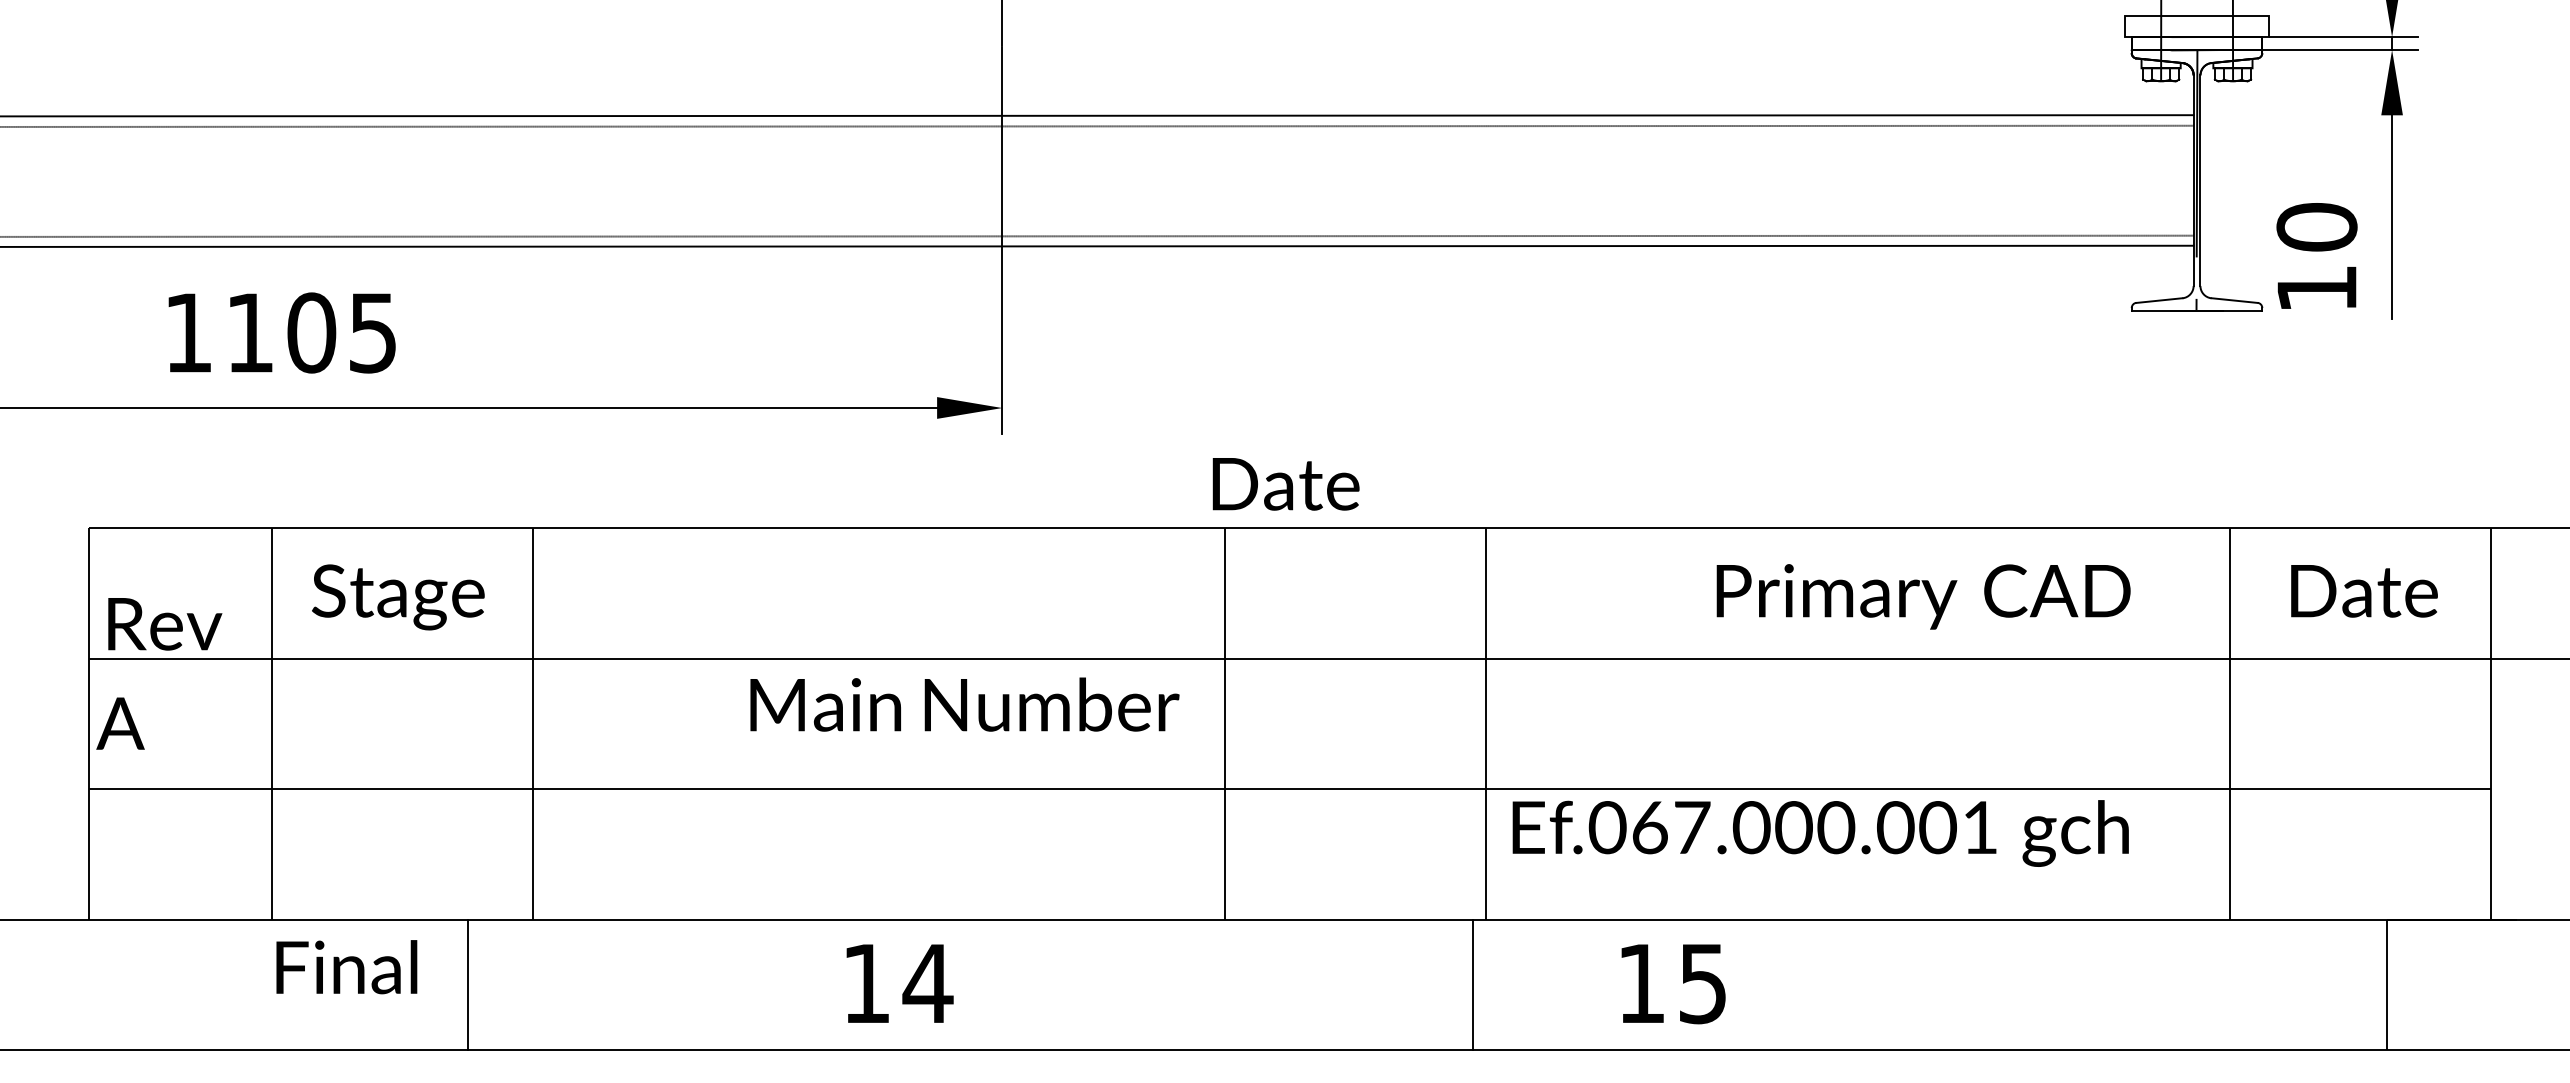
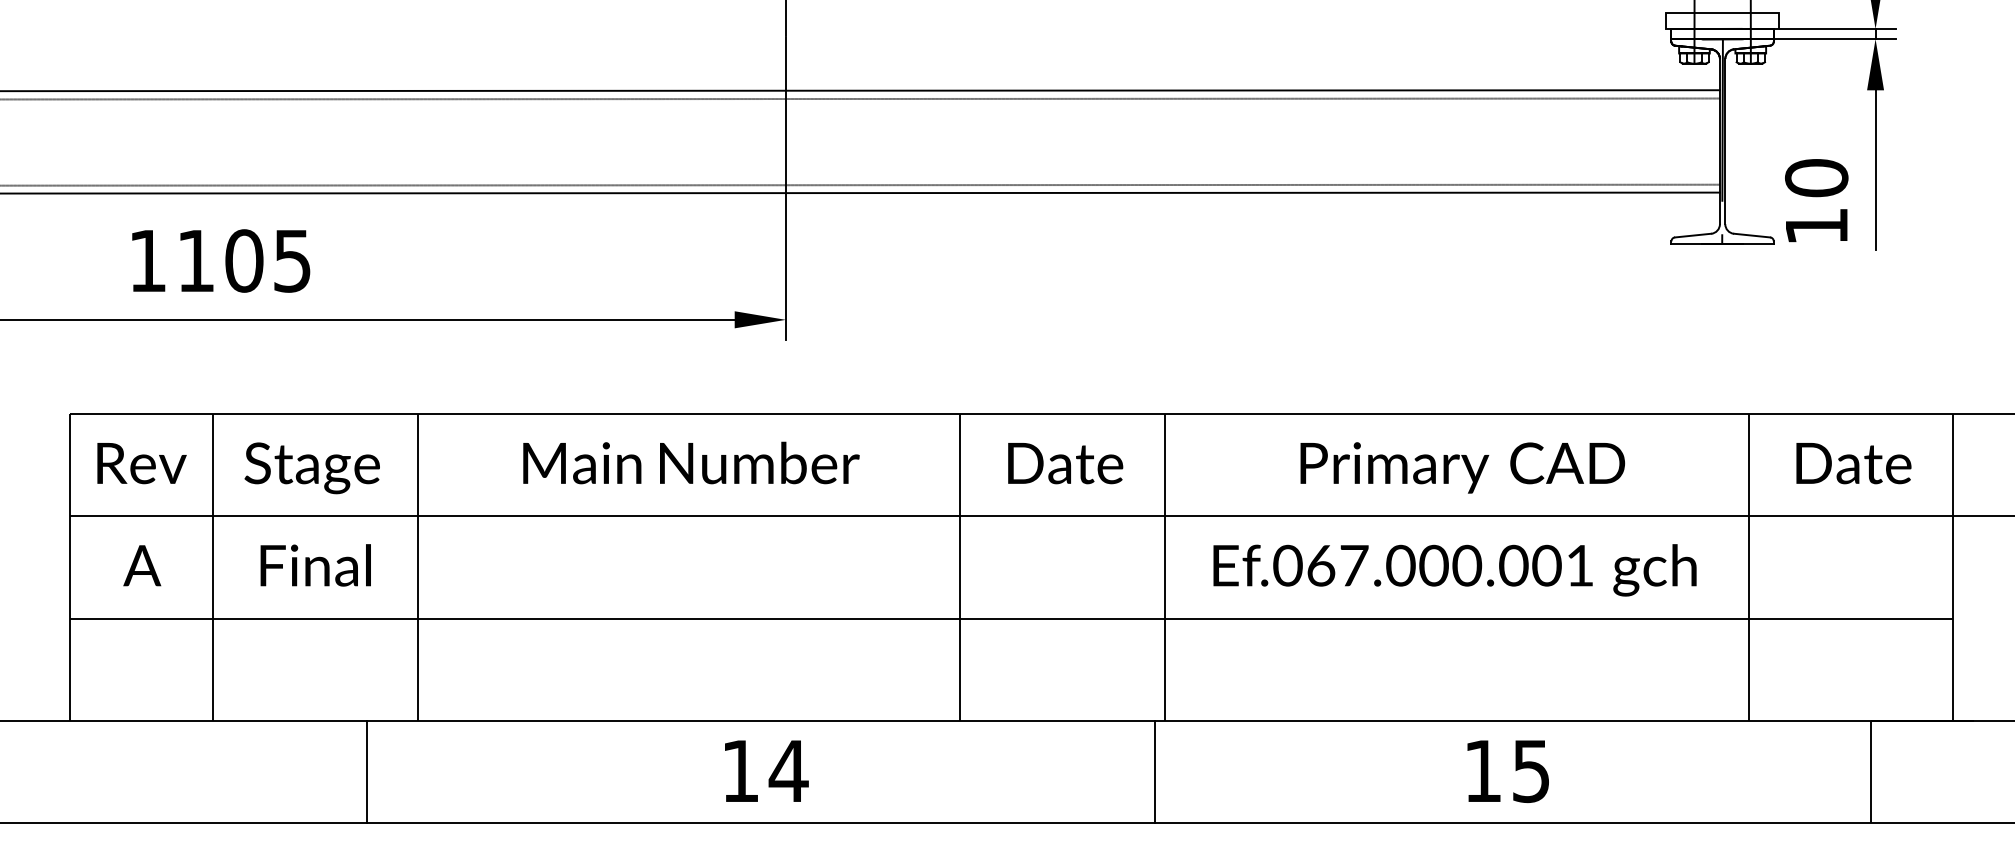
text: (1285, 484) -> (1065, 463), moved
text: (1923, 596) -> (1462, 467), moved
text: (165, 624) -> (142, 463), moved
text: (964, 704) -> (691, 462), moved
text: (120, 723) -> (142, 565), moved
text: (1820, 833) -> (1454, 570), moved
text: (346, 967) -> (315, 565), moved
text: (899, 983) -> (766, 771), moved
text: (1673, 984) -> (1508, 771), moved

